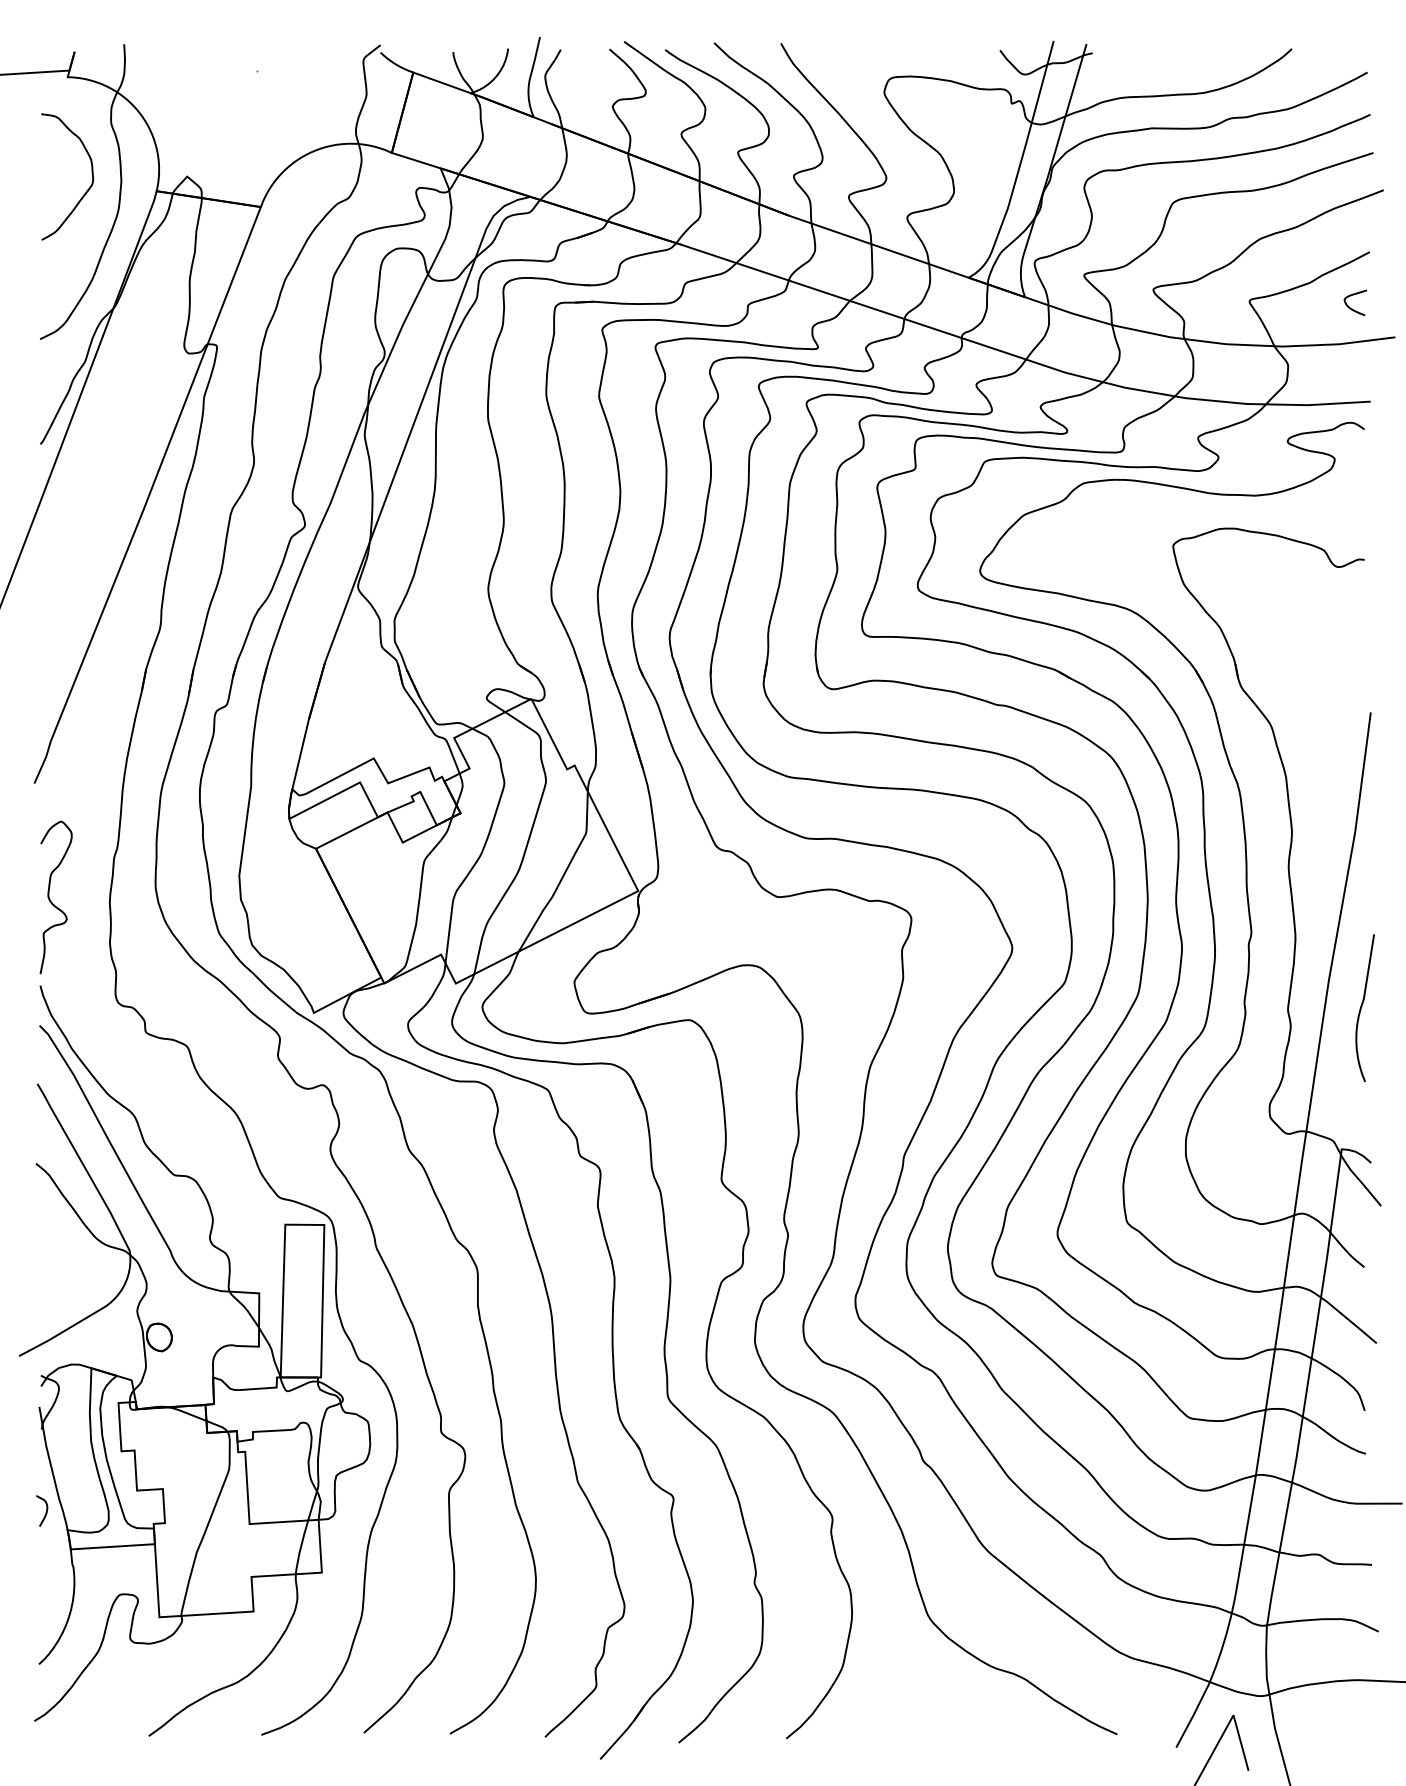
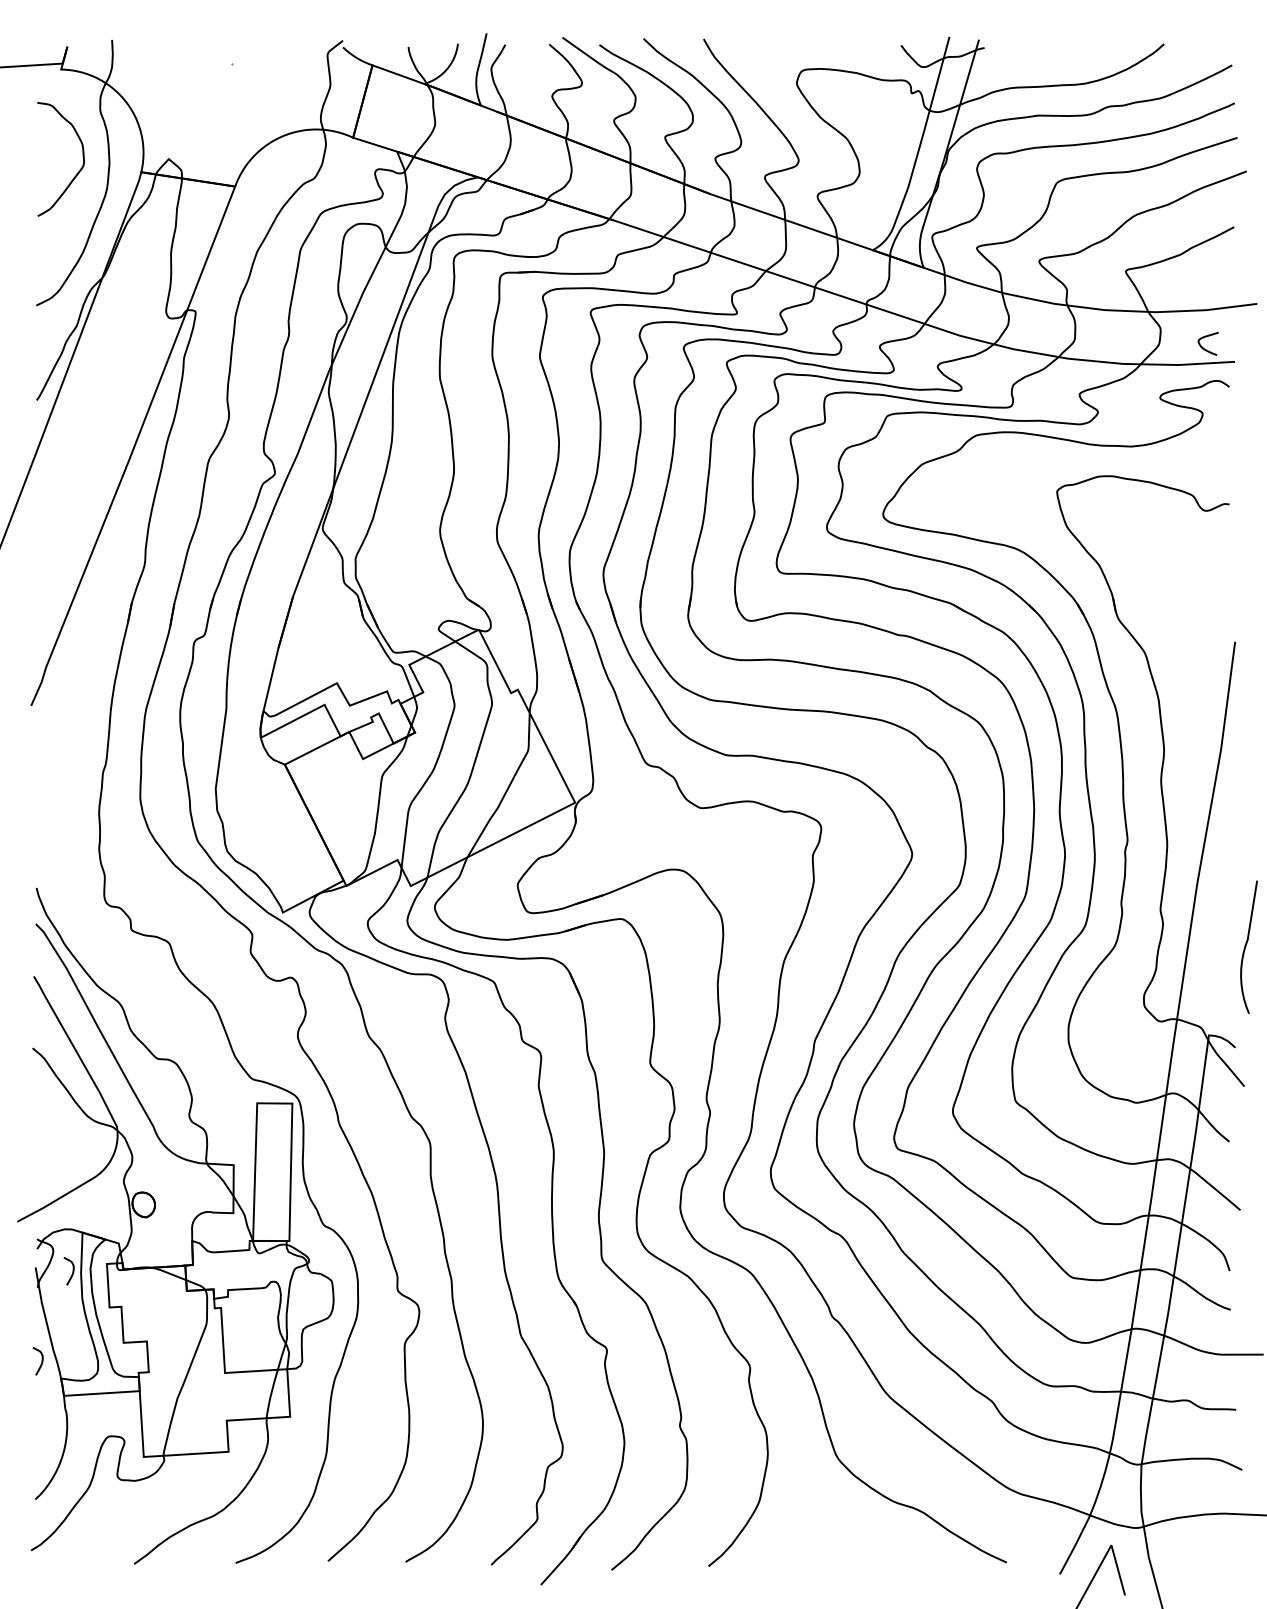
curve: (1352, 308) -> (1205, 348), moved
curve: (51, 900) -> (46, 811), removed
curve: (1362, 1007) -> (1246, 946), moved
curve: (80, 1411) -> (72, 1271), added

